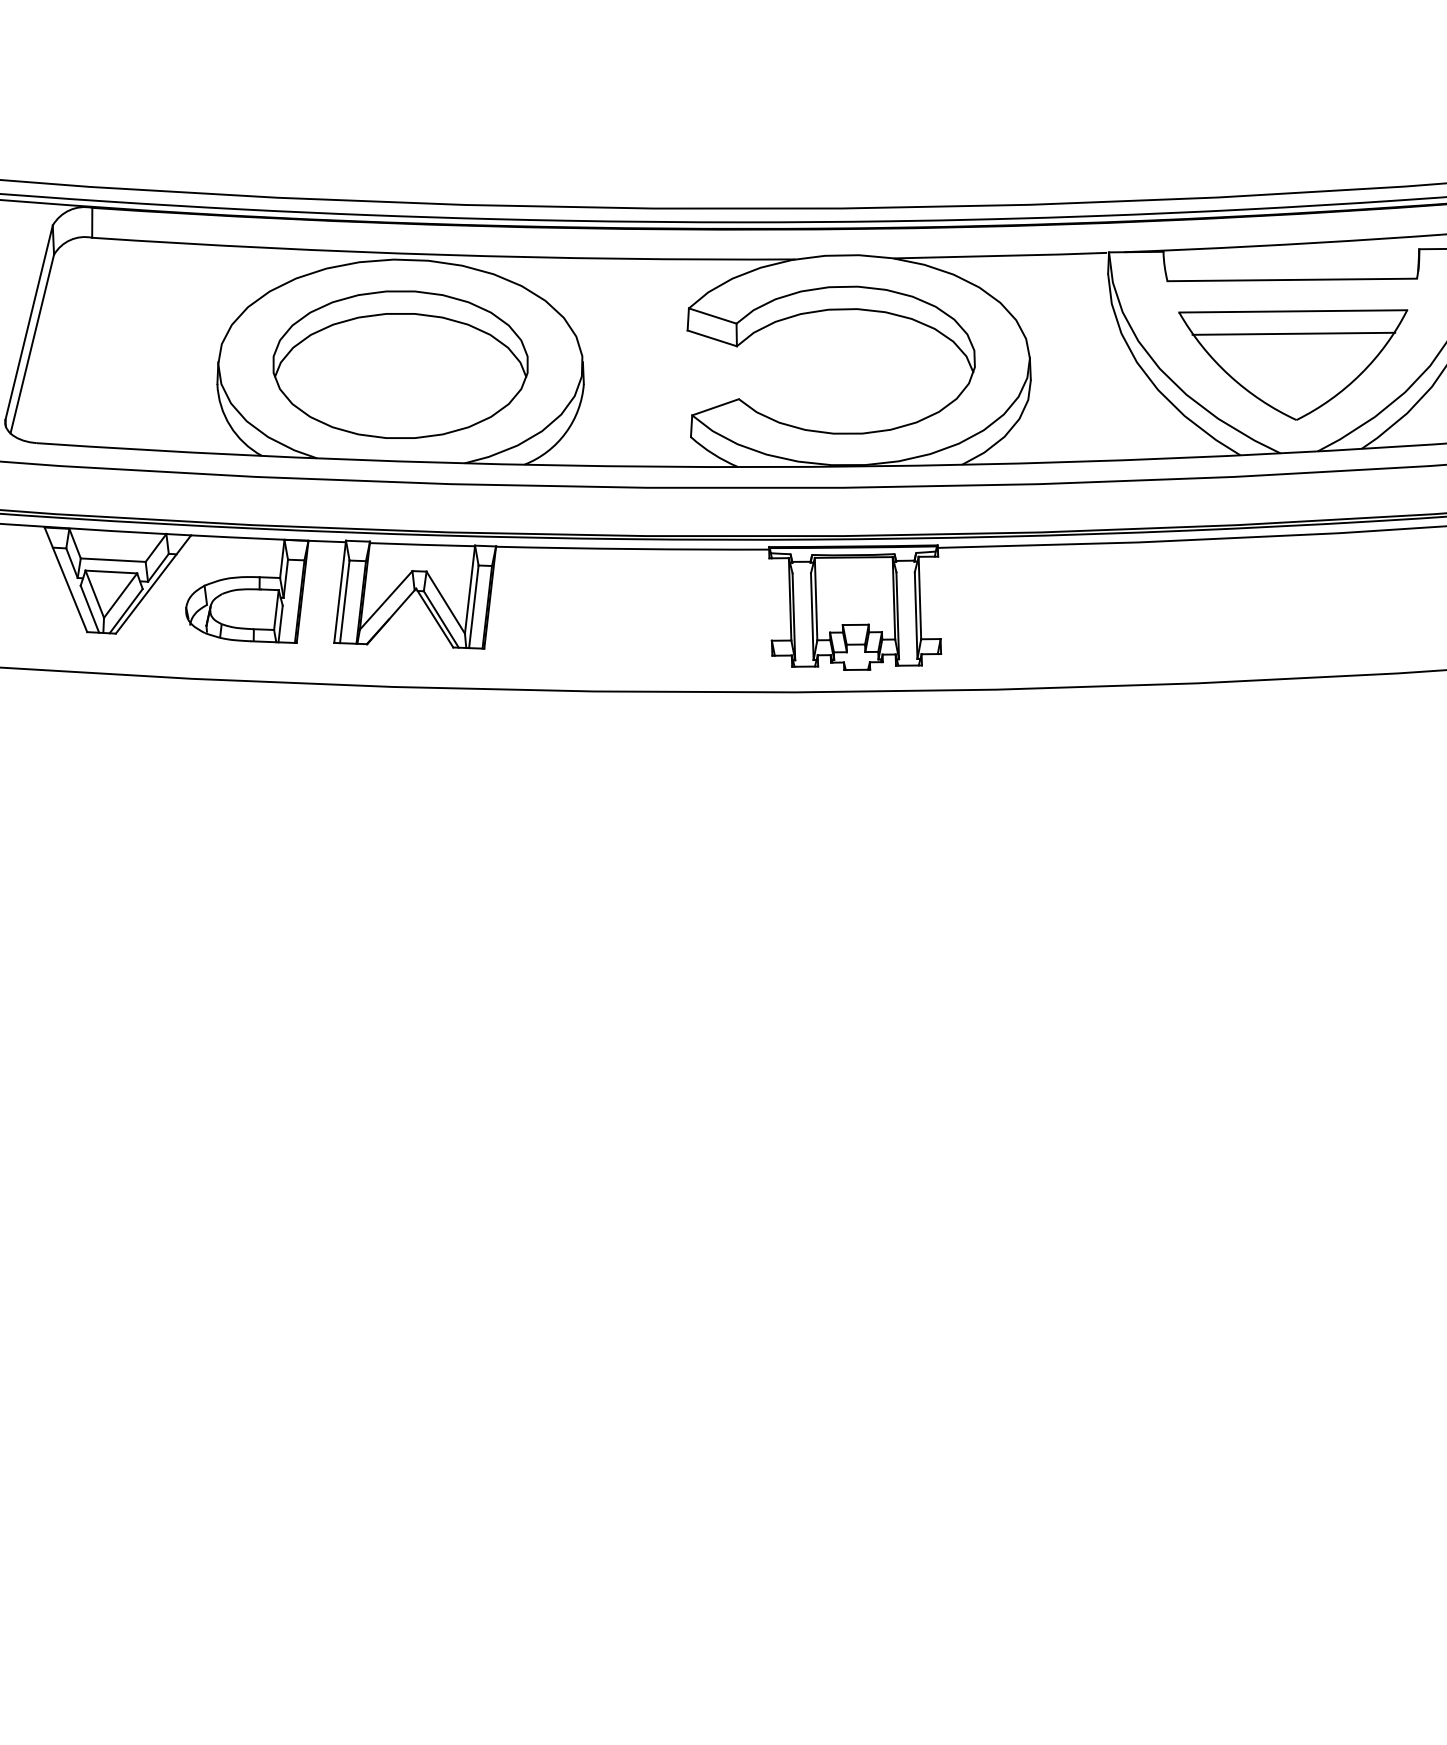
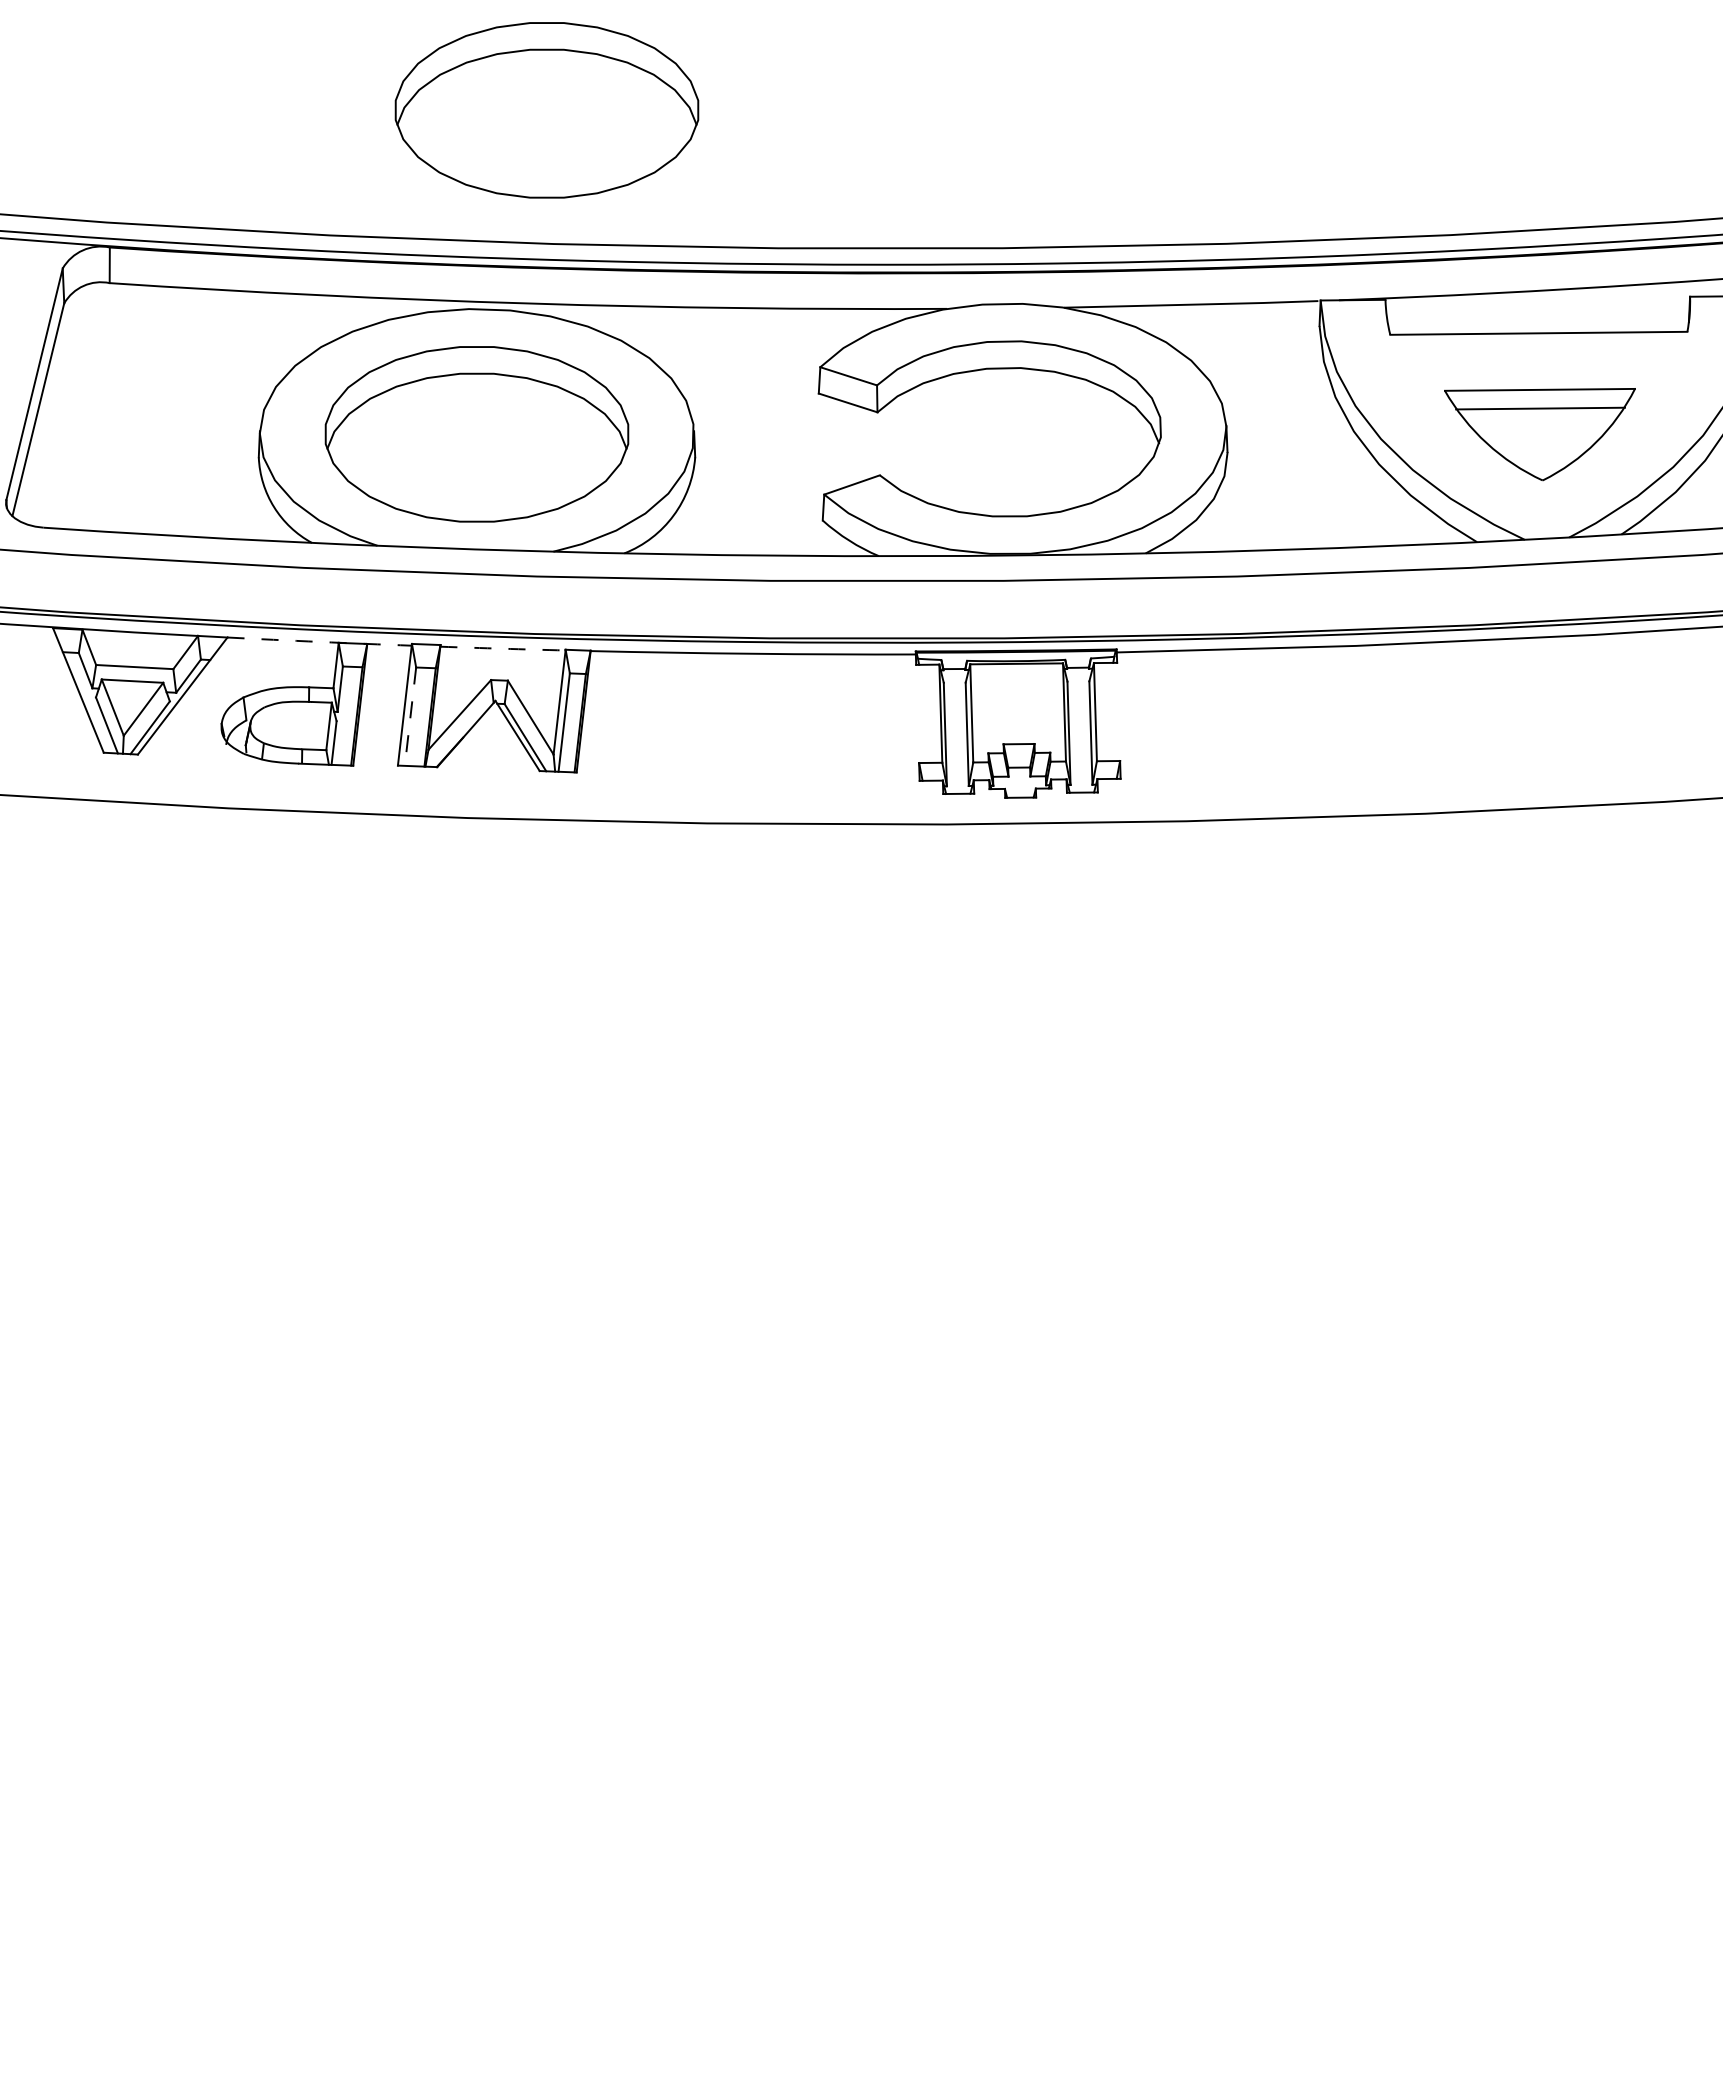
part: (458, 92) -> (546, 110), added
part: (1292, 364) -> (1539, 434), size x0.7
arc: (268, 538) -> (319, 641), solid -> dashed
arc: (422, 544) -> (502, 648), solid -> dashed
line: (344, 601) -> (410, 716), solid -> dashed

